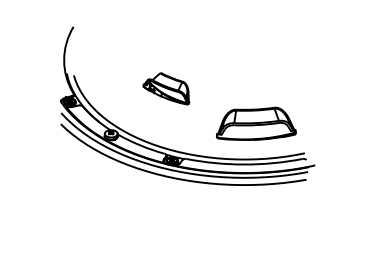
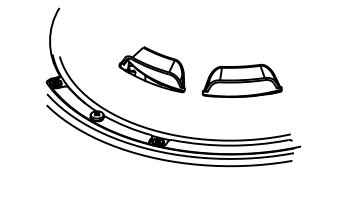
part: (166, 88) -> (152, 69), size x1.43
part: (256, 123) -> (242, 80), moved

